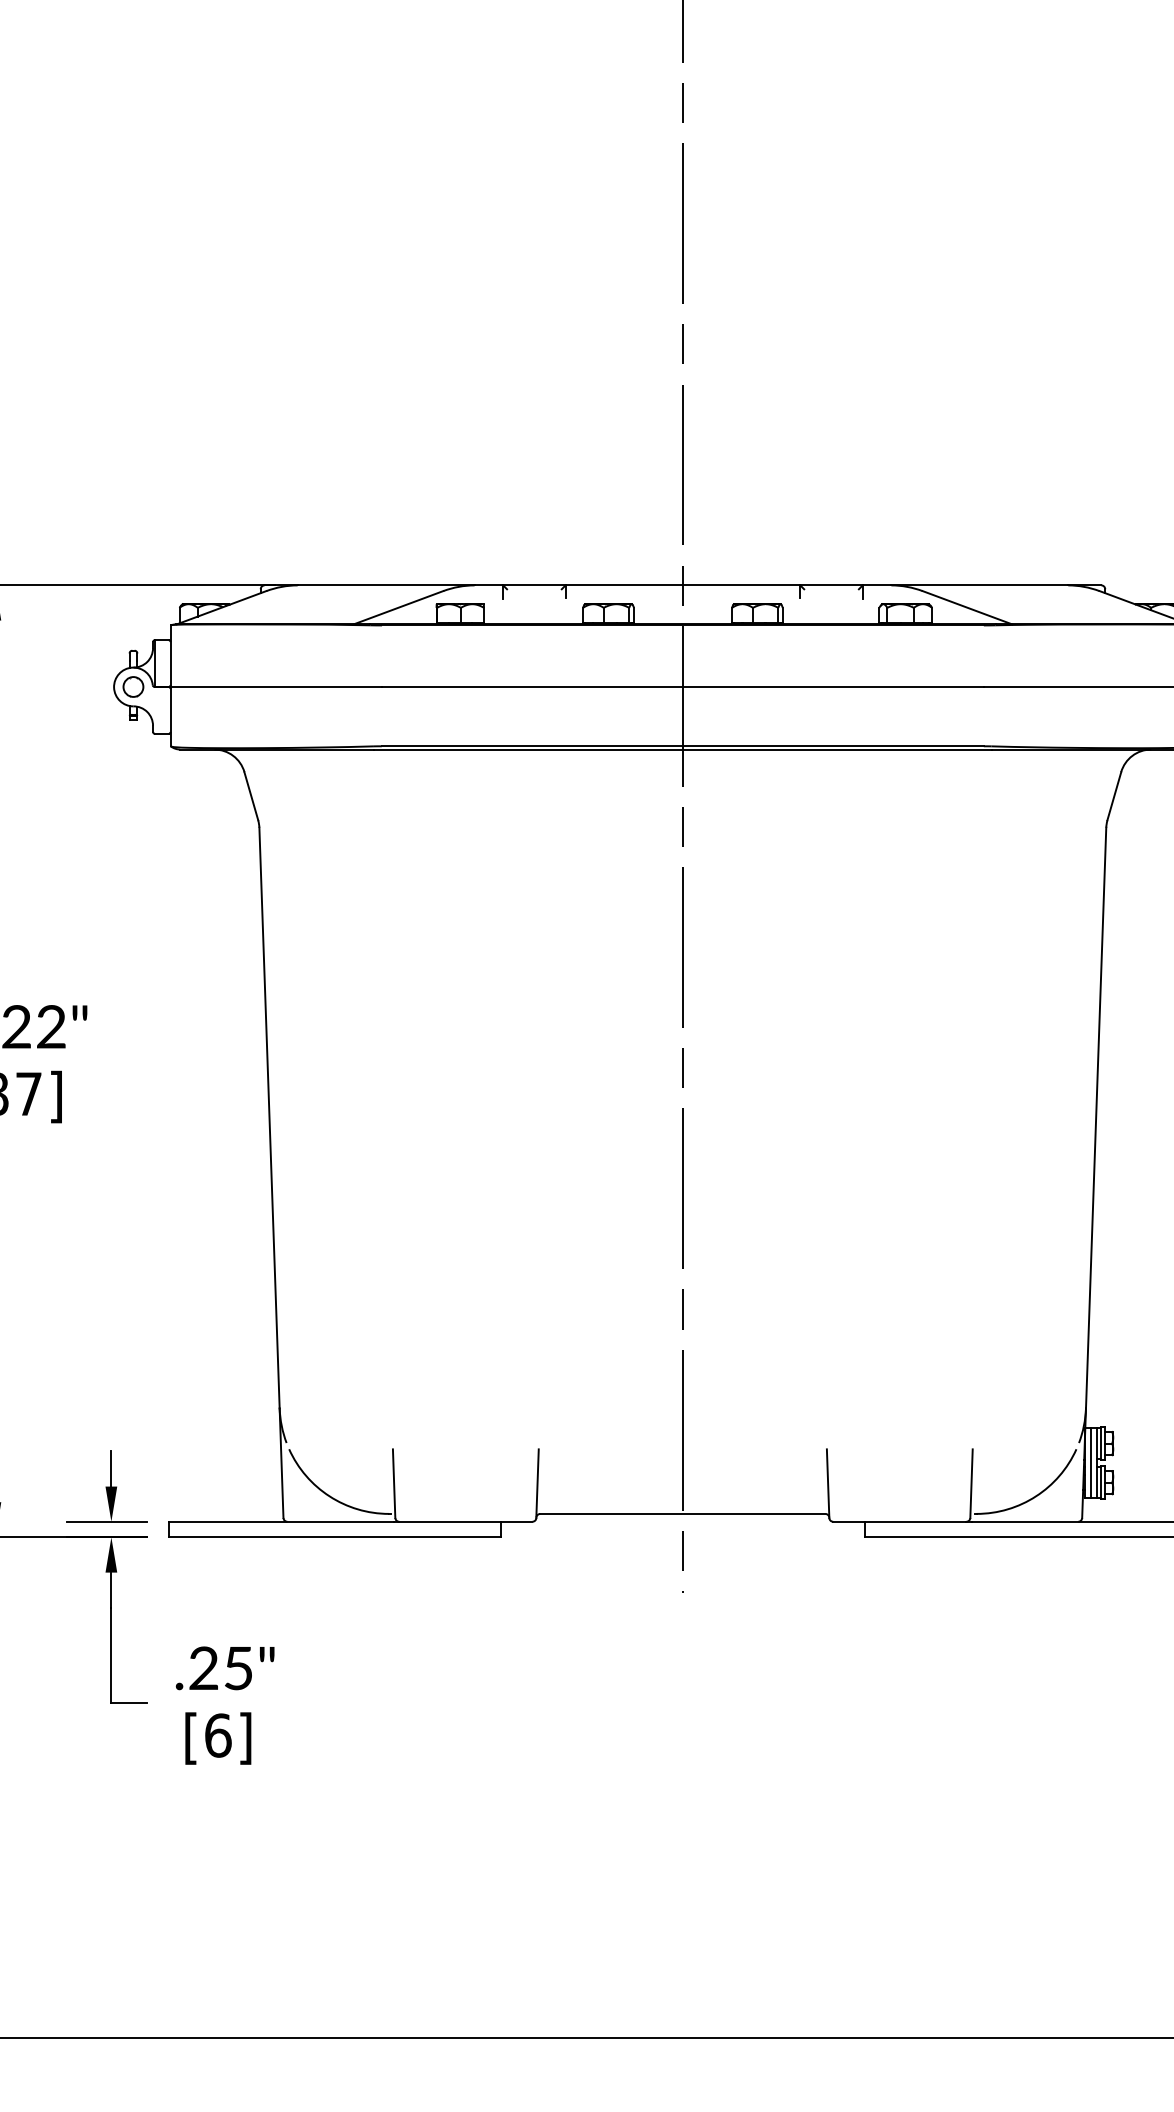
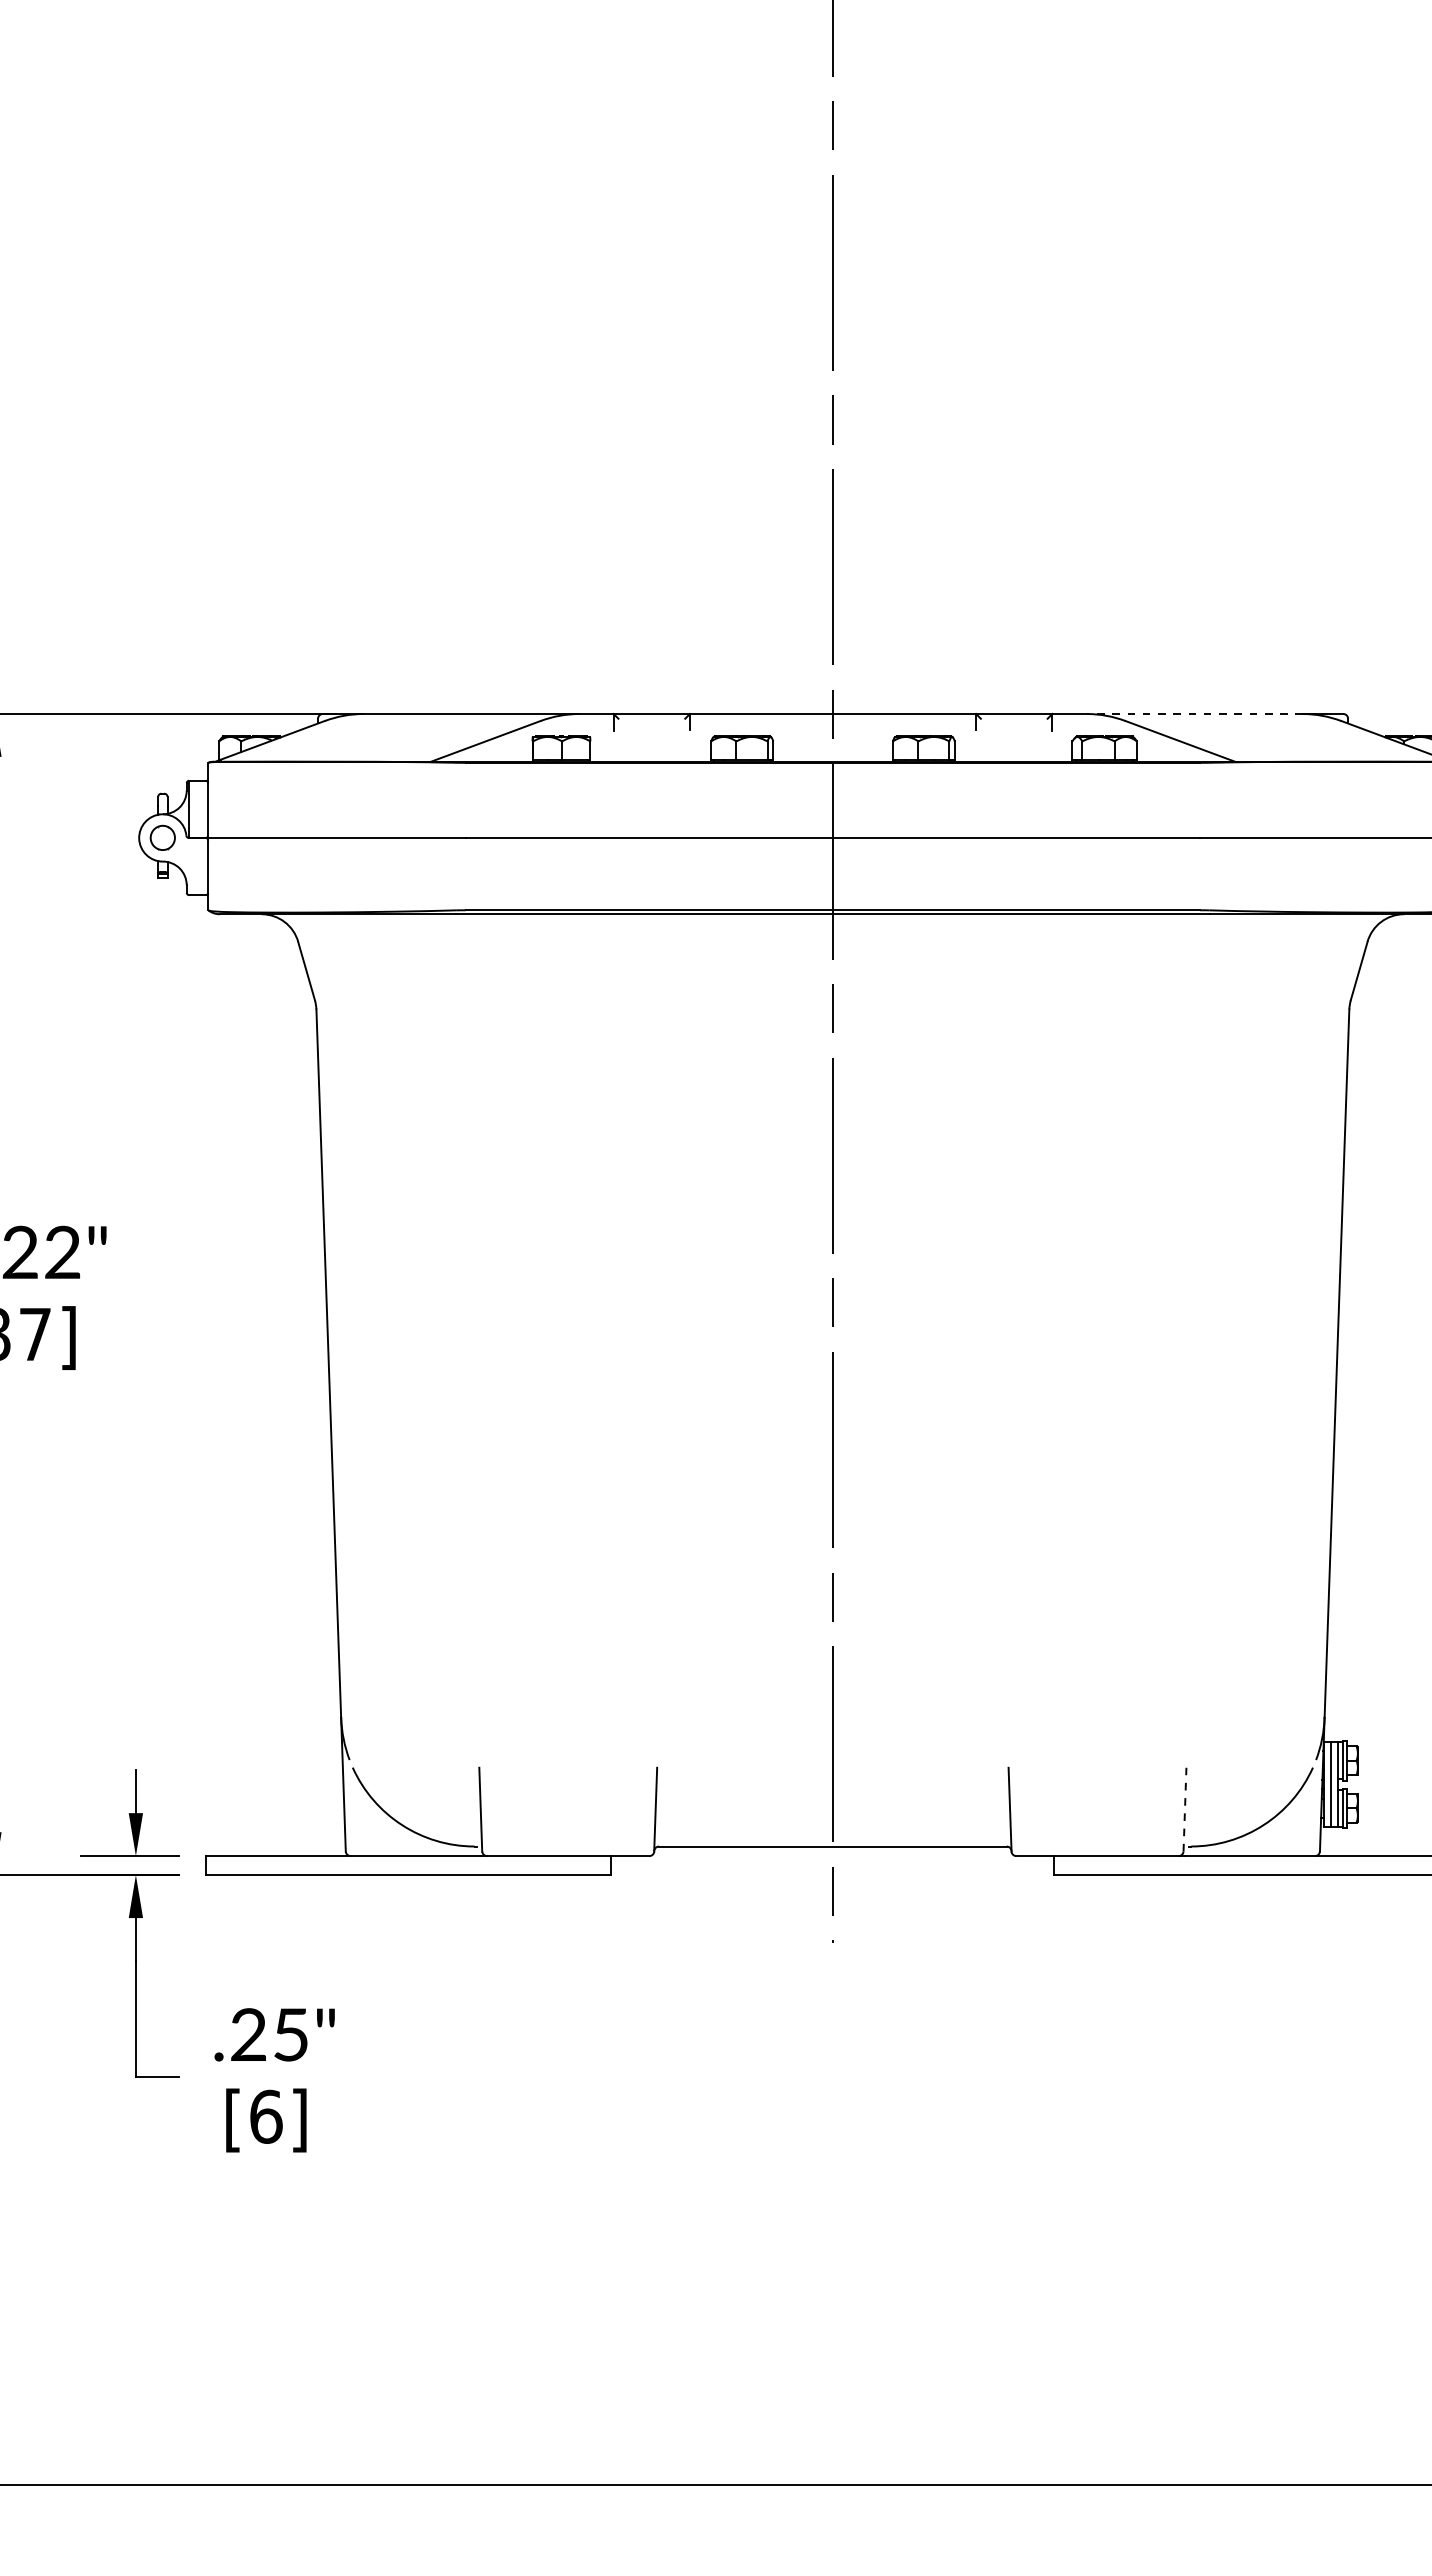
line: (980, 584) -> (1195, 713), solid -> dashed
line: (971, 1483) -> (1184, 1809), solid -> dashed

